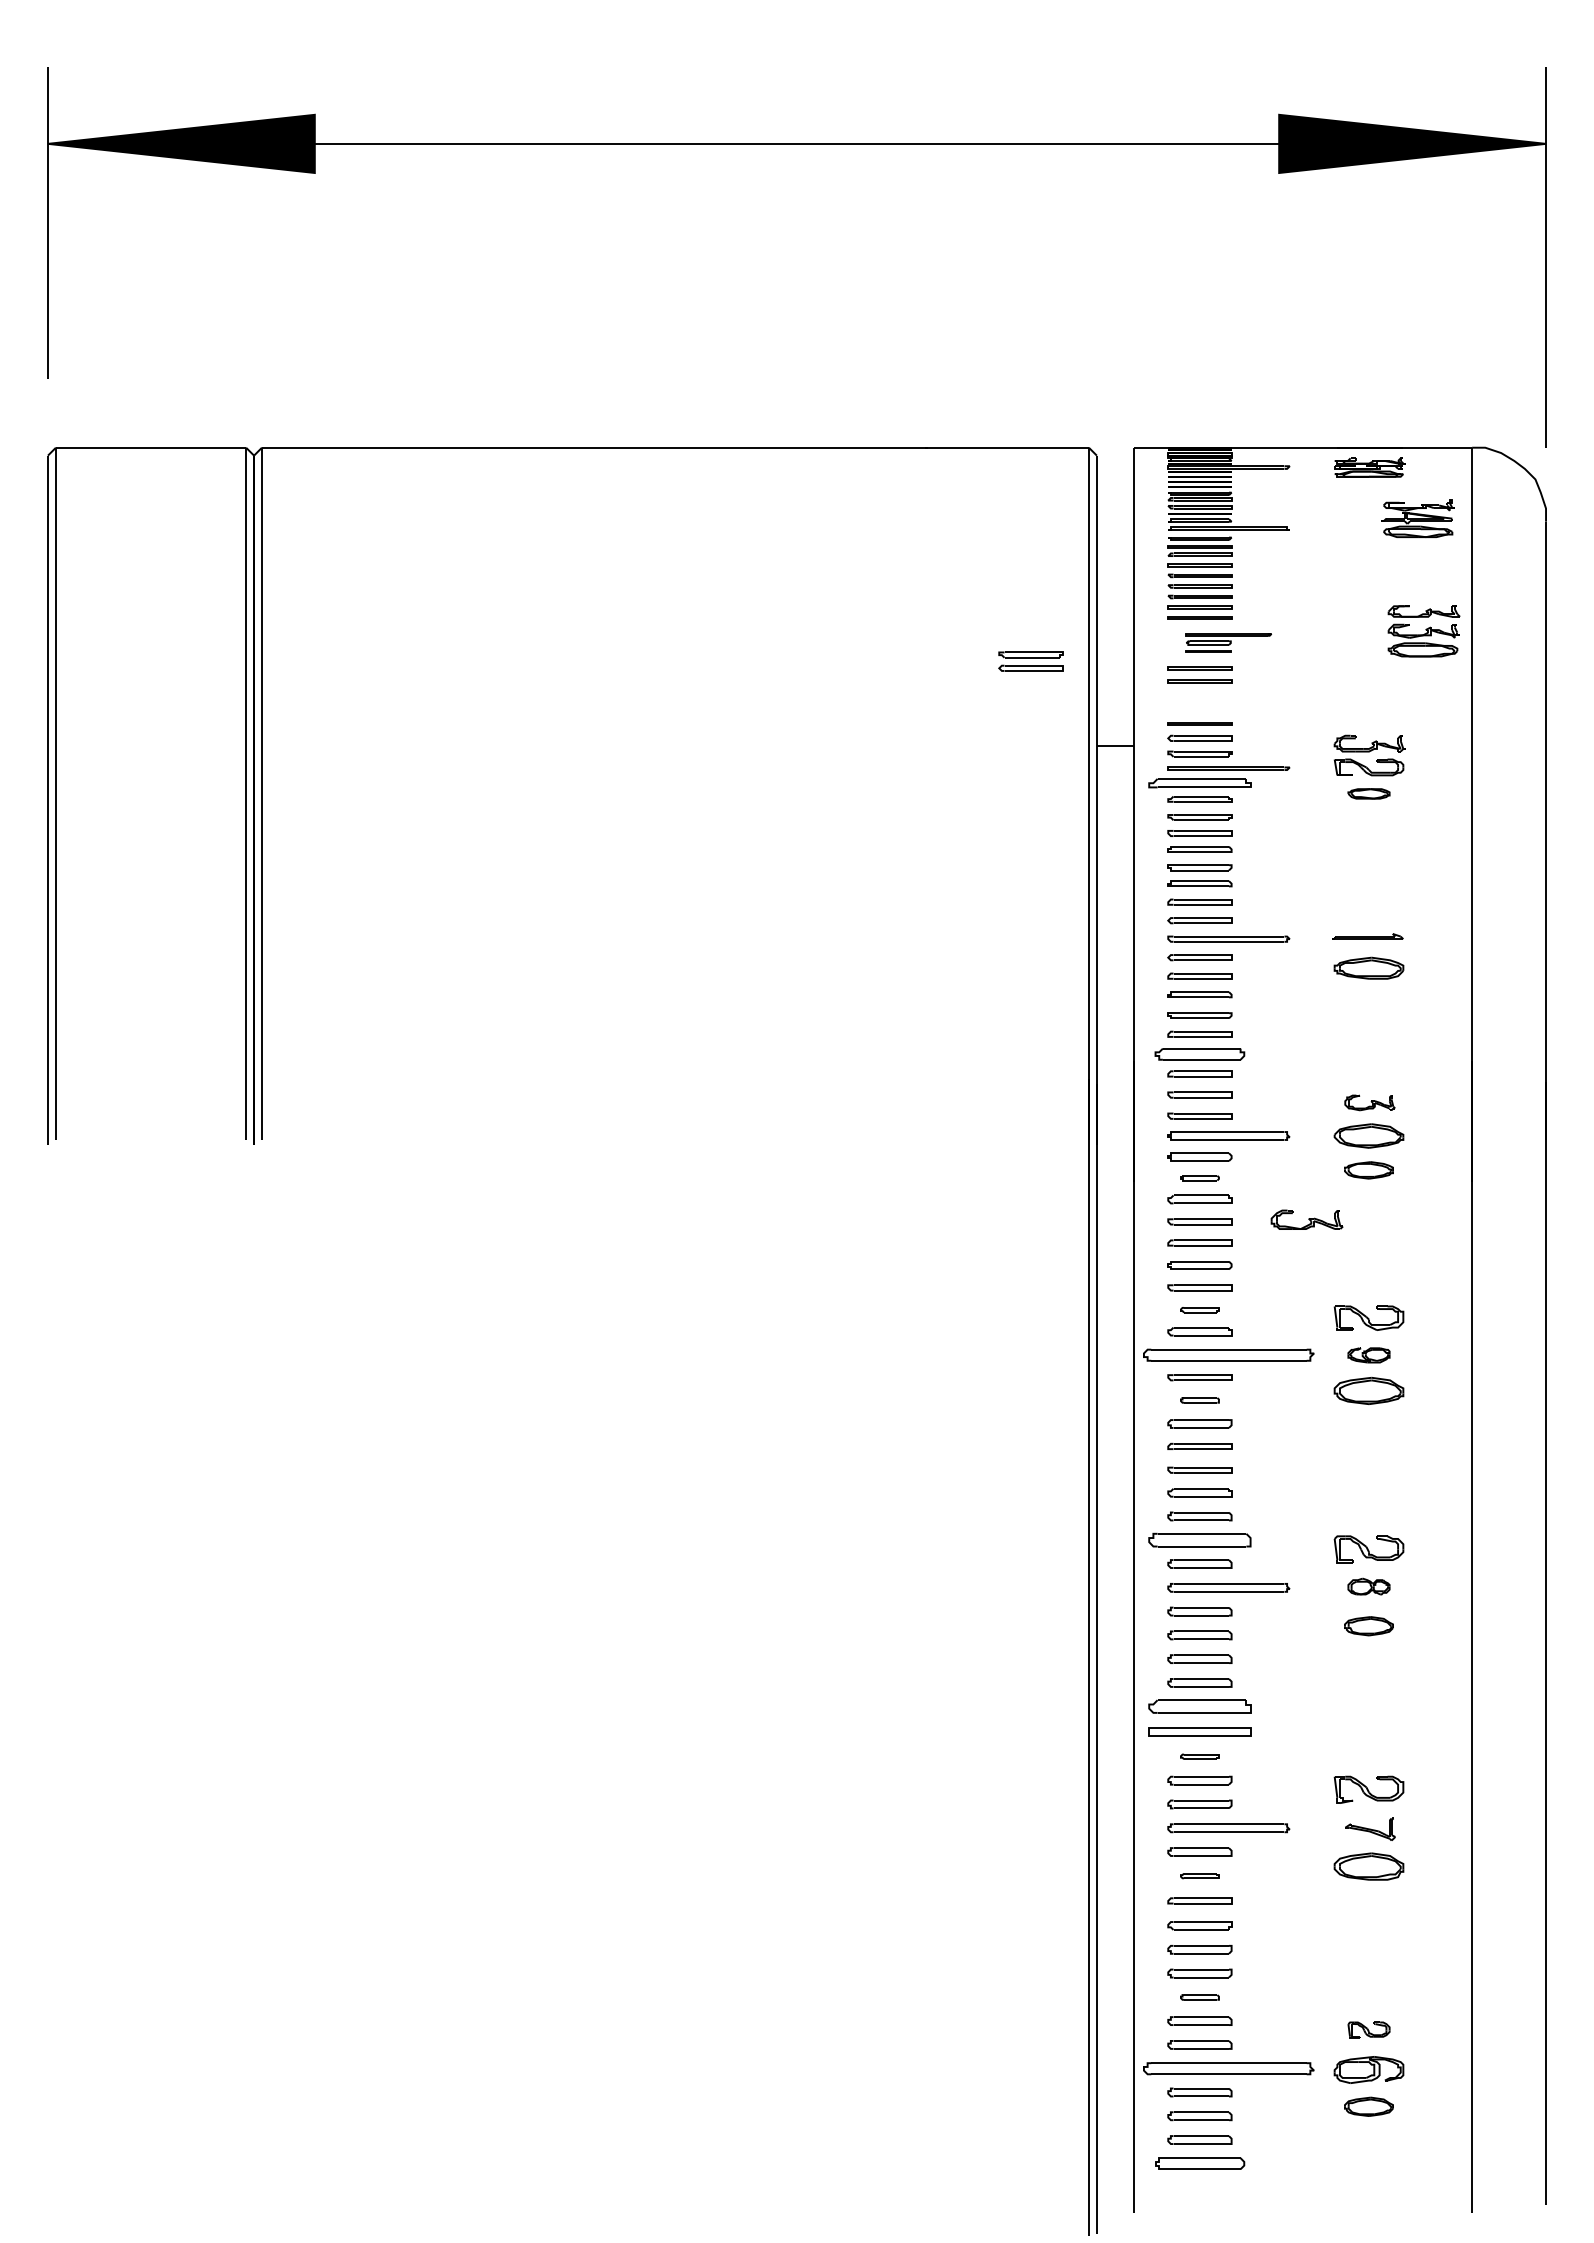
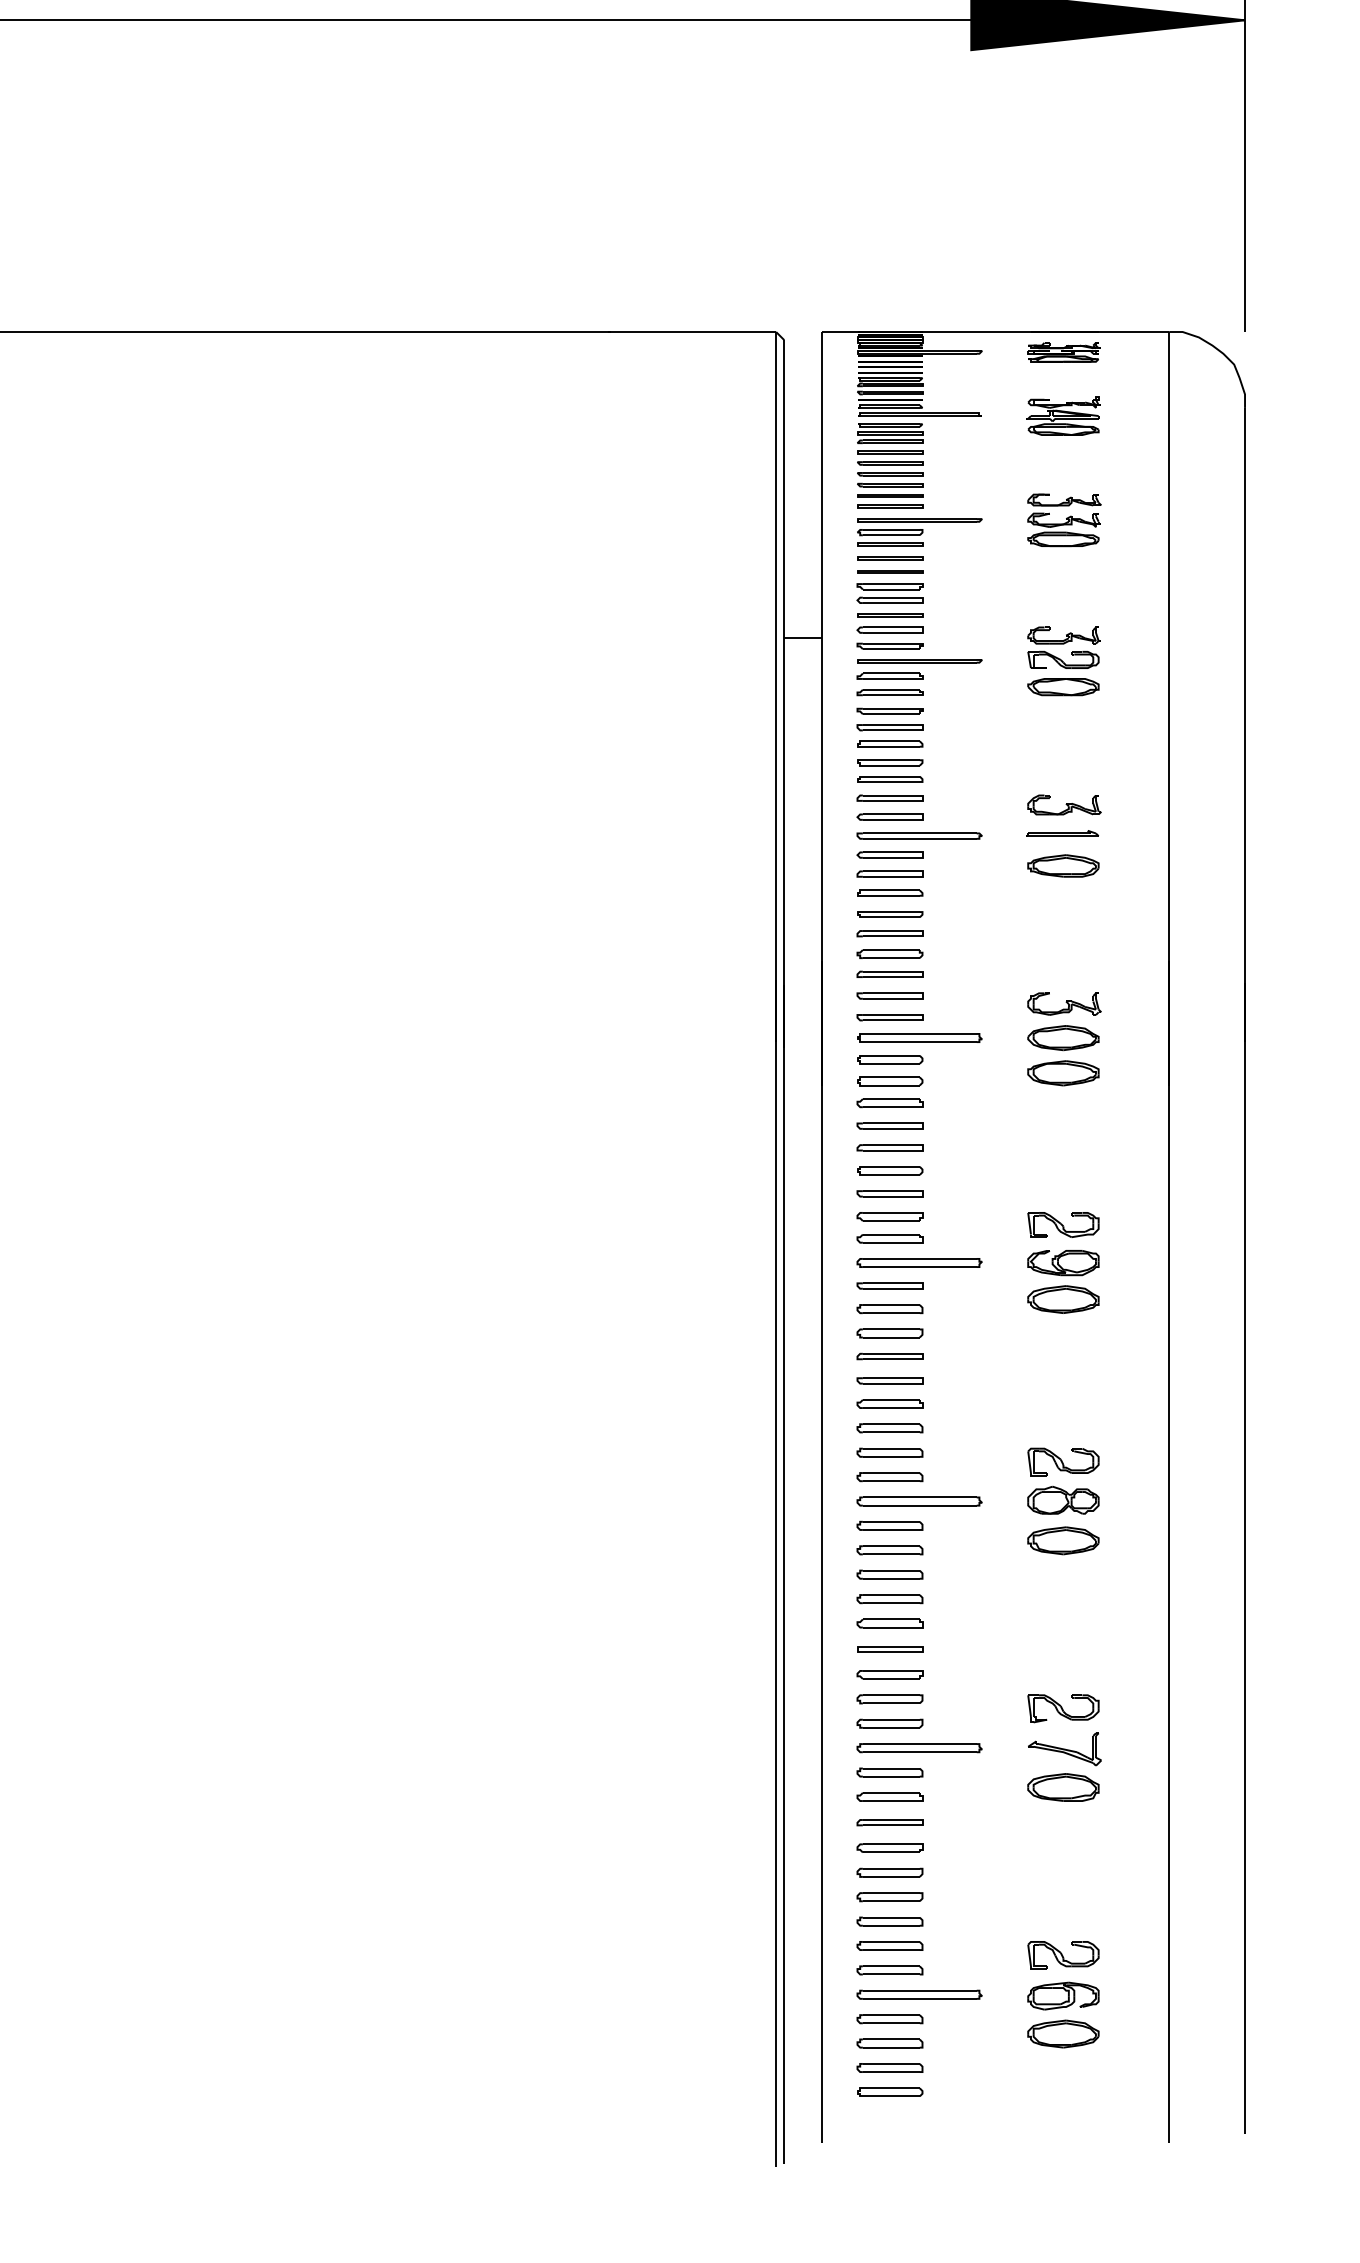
part: (1417, 518) -> (1062, 415), moved
part: (1423, 631) -> (1063, 520), moved
part: (1228, 642) -> (919, 531), size x1.43
part: (1030, 661) -> (889, 593), moved
part: (1199, 783) -> (889, 676), size x0.62
part: (1368, 793) -> (1062, 686), size x1.67
part: (1199, 1053) -> (889, 953), size x0.71
part: (1369, 1102) -> (1063, 1003), size x1.43
part: (1368, 1170) -> (1062, 1073), size x1.43
part: (1199, 1177) -> (889, 1080), size x1.67
part: (1306, 1219) -> (1063, 804), moved
part: (1199, 1309) -> (889, 1216), size x1.67
part: (1228, 1355) -> (919, 1263), size x0.71
part: (1368, 1355) -> (1062, 1263), size x1.67
part: (1199, 1400) -> (889, 1309), size x1.67
part: (1199, 1540) -> (889, 1452), size x0.62
part: (1368, 1586) -> (1062, 1500), size x1.67
part: (1368, 1626) -> (1062, 1541), size x1.43
part: (1199, 1706) -> (889, 1623), size x0.62
part: (1199, 1731) -> (889, 1648), size x0.62
part: (1199, 1756) -> (889, 1674), size x1.67
part: (1370, 1829) -> (1064, 1749), size x1.43
part: (1199, 1875) -> (889, 1796), size x1.67
part: (1199, 1997) -> (889, 1921), size x1.67
part: (1368, 2030) -> (1062, 1955), size x1.67
part: (1228, 2068) -> (919, 1994), size x0.71
part: (1368, 2106) -> (1062, 2033), size x1.43
part: (1199, 2163) -> (889, 2092), size x0.71

